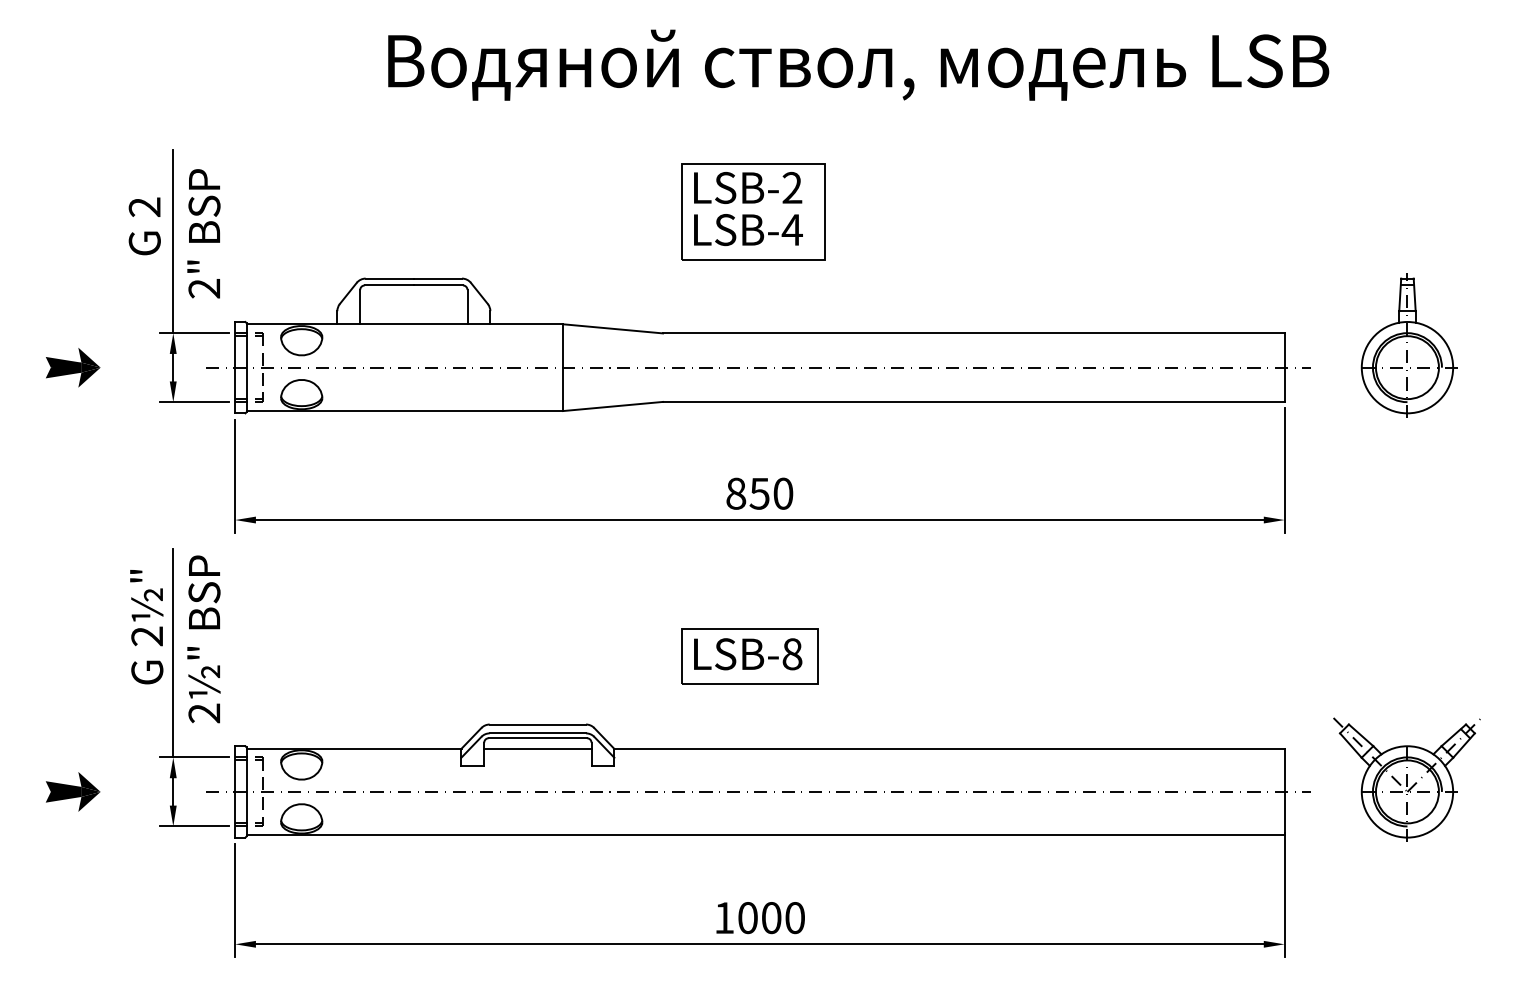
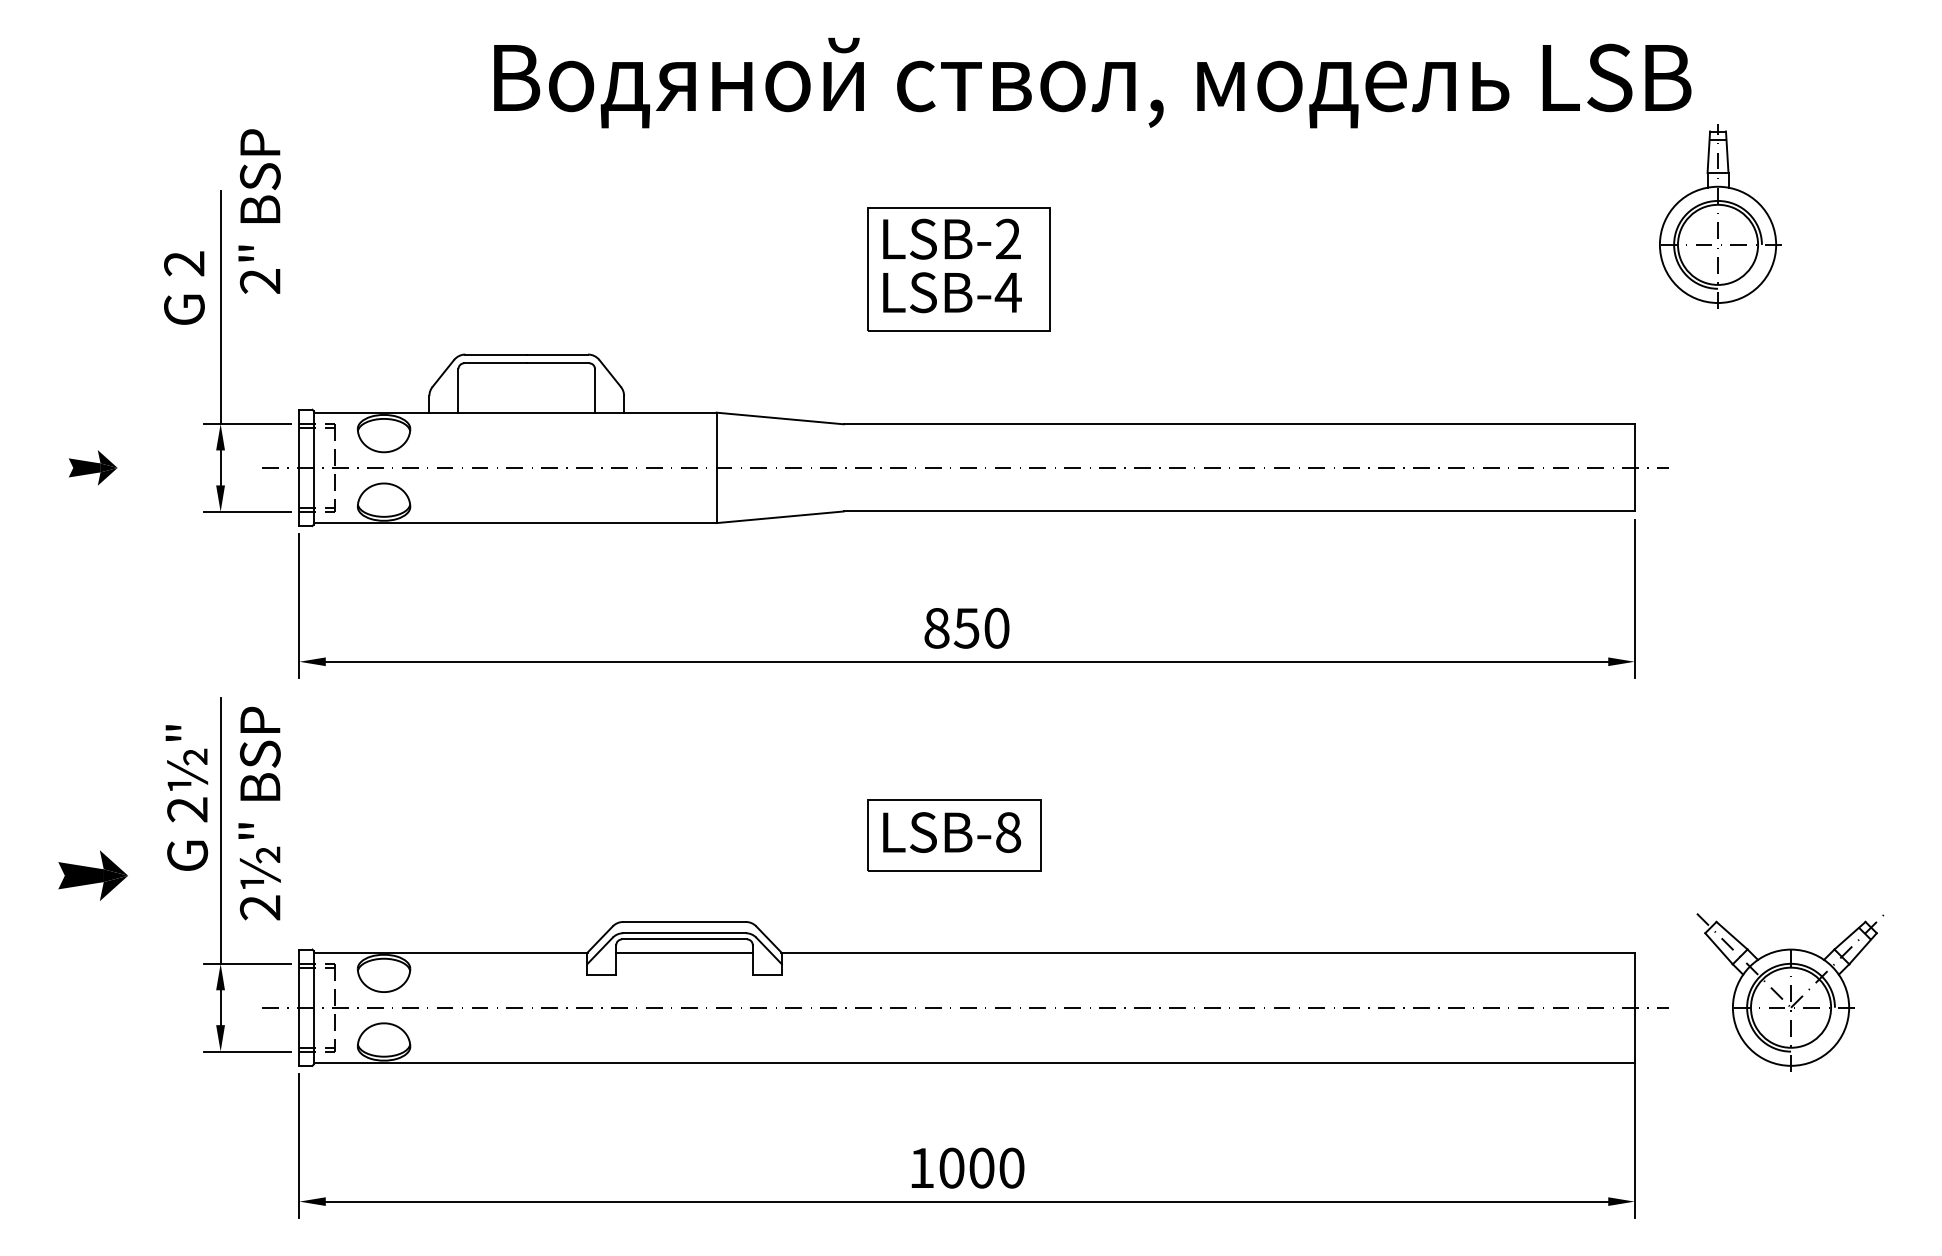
text: (203, 233) -> (259, 211), moved
part: (1409, 345) -> (1720, 216), moved
part: (72, 367) -> (92, 467), size x0.7
part: (72, 791) -> (92, 875), moved

